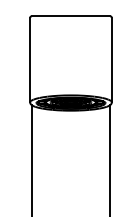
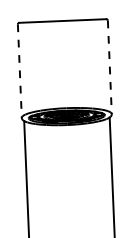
line: (30, 60) -> (20, 71), solid -> dashed
line: (111, 60) -> (109, 67), solid -> dashed

